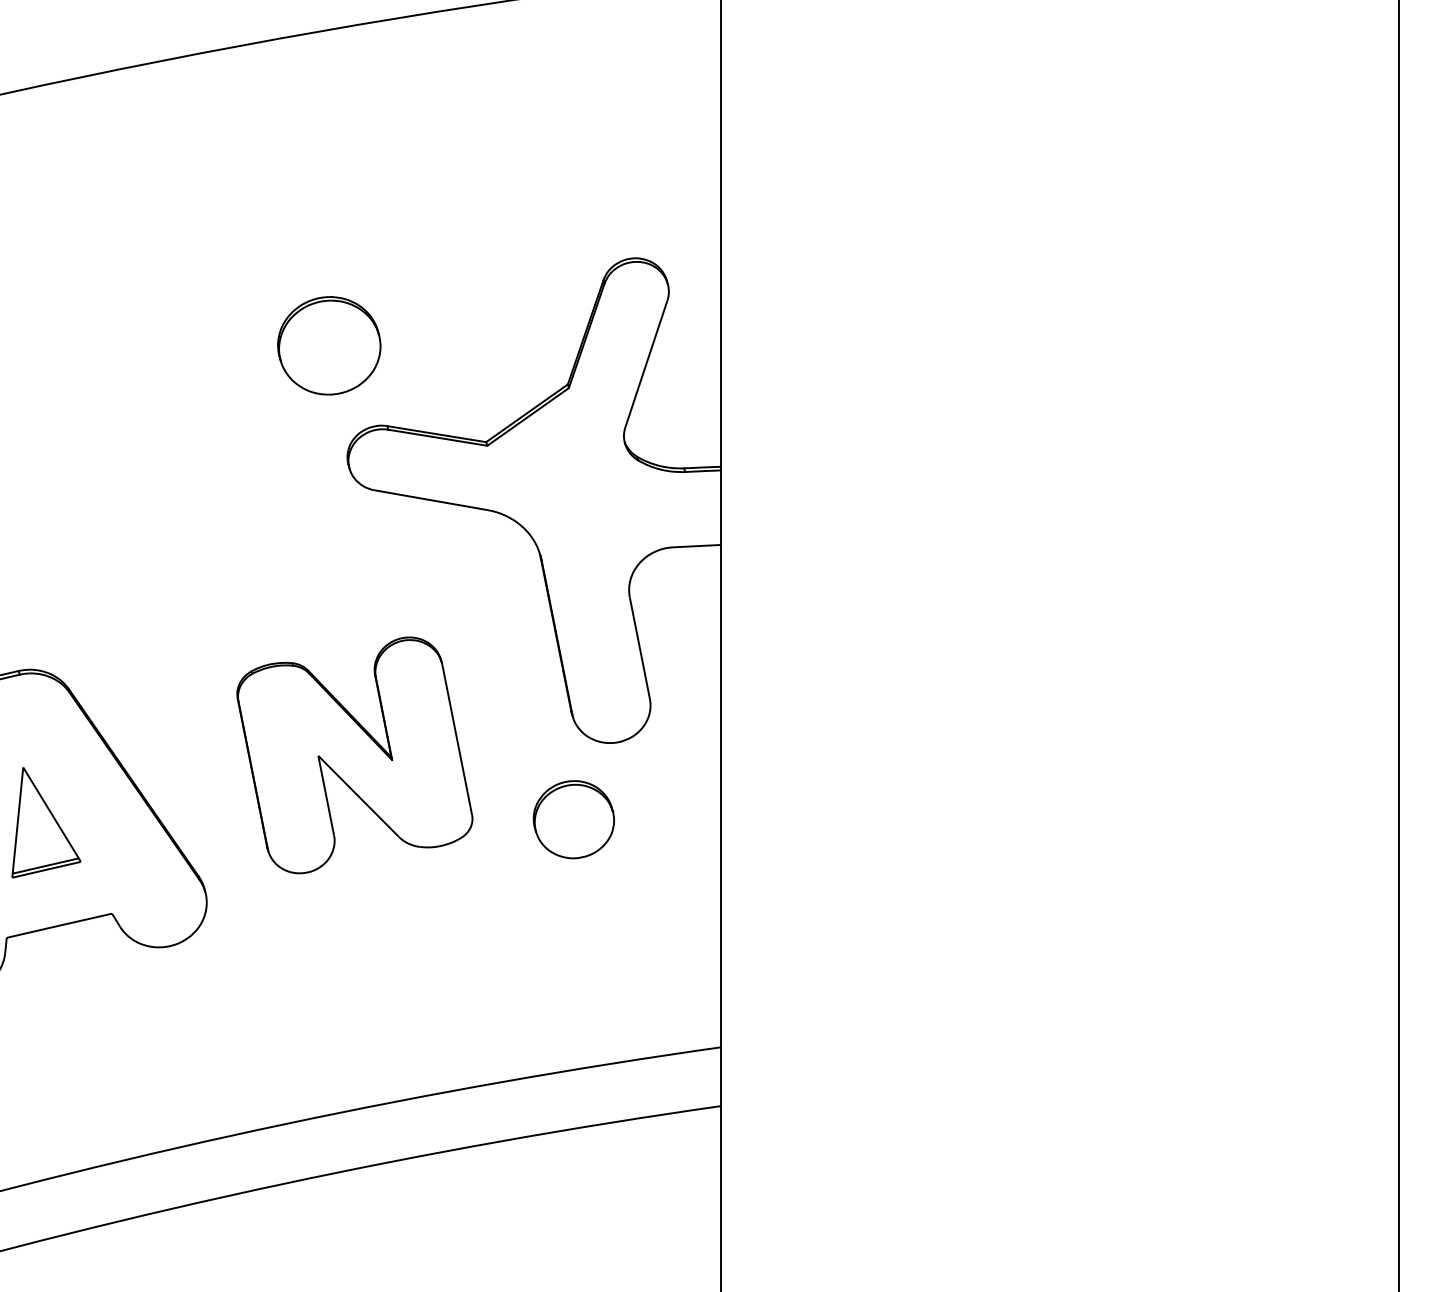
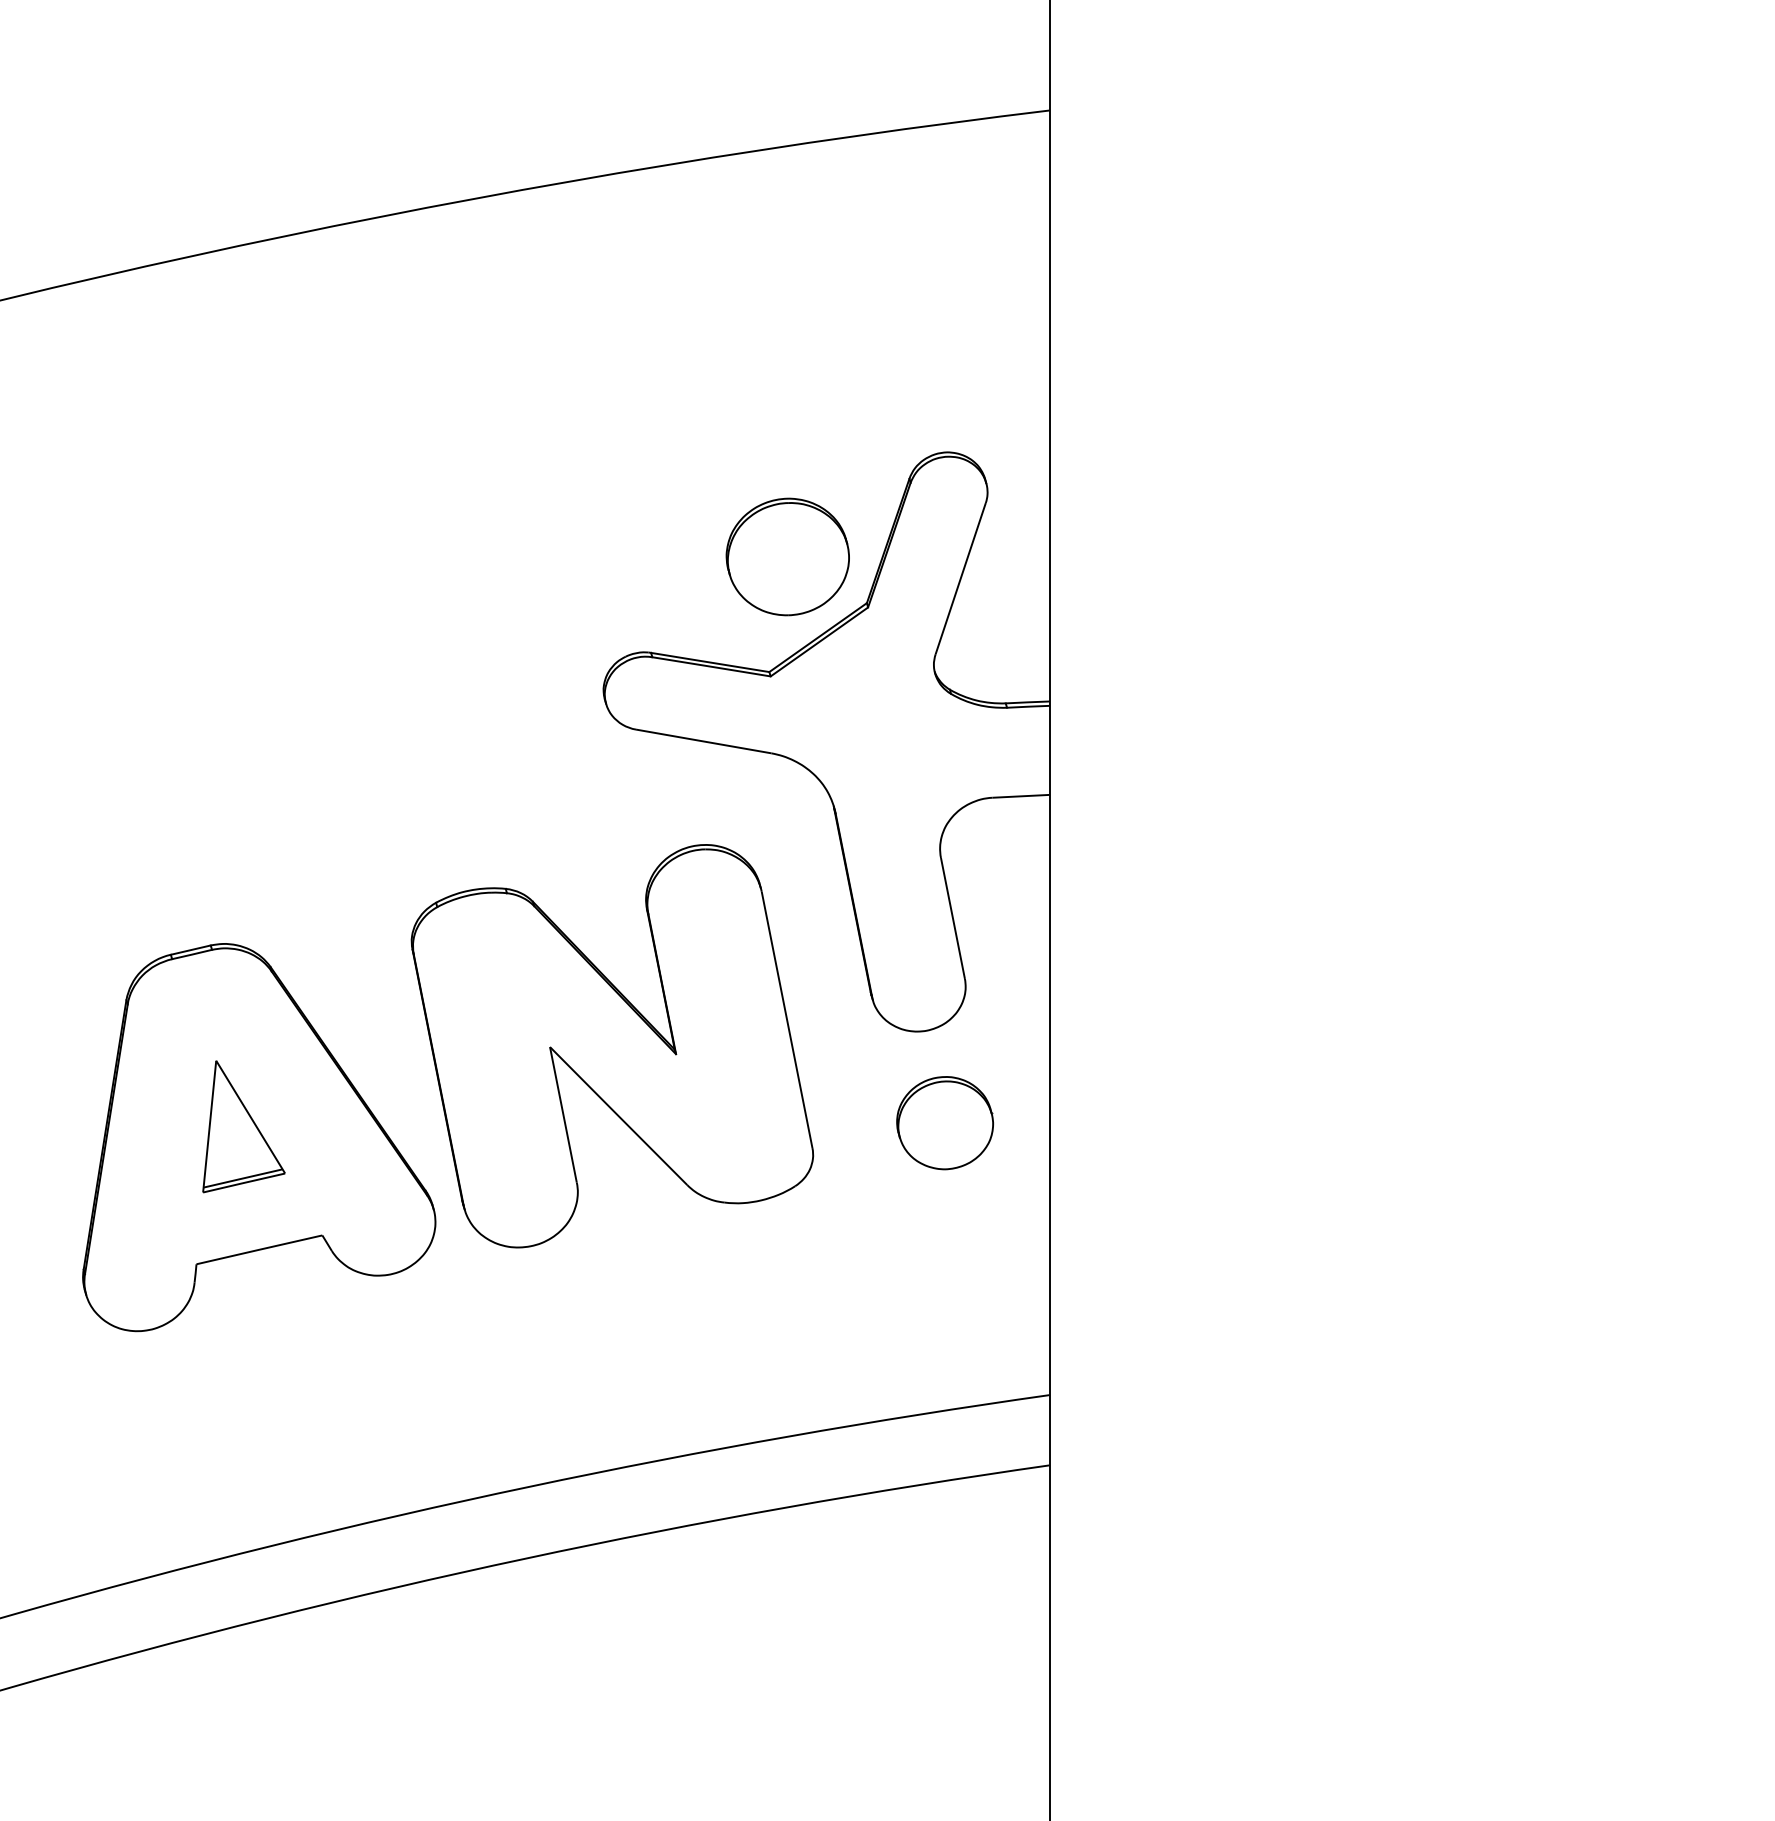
part: (328, 345) -> (787, 556), moved
part: (354, 755) -> (612, 1046), size x1.43
part: (573, 820) -> (944, 1123), moved

